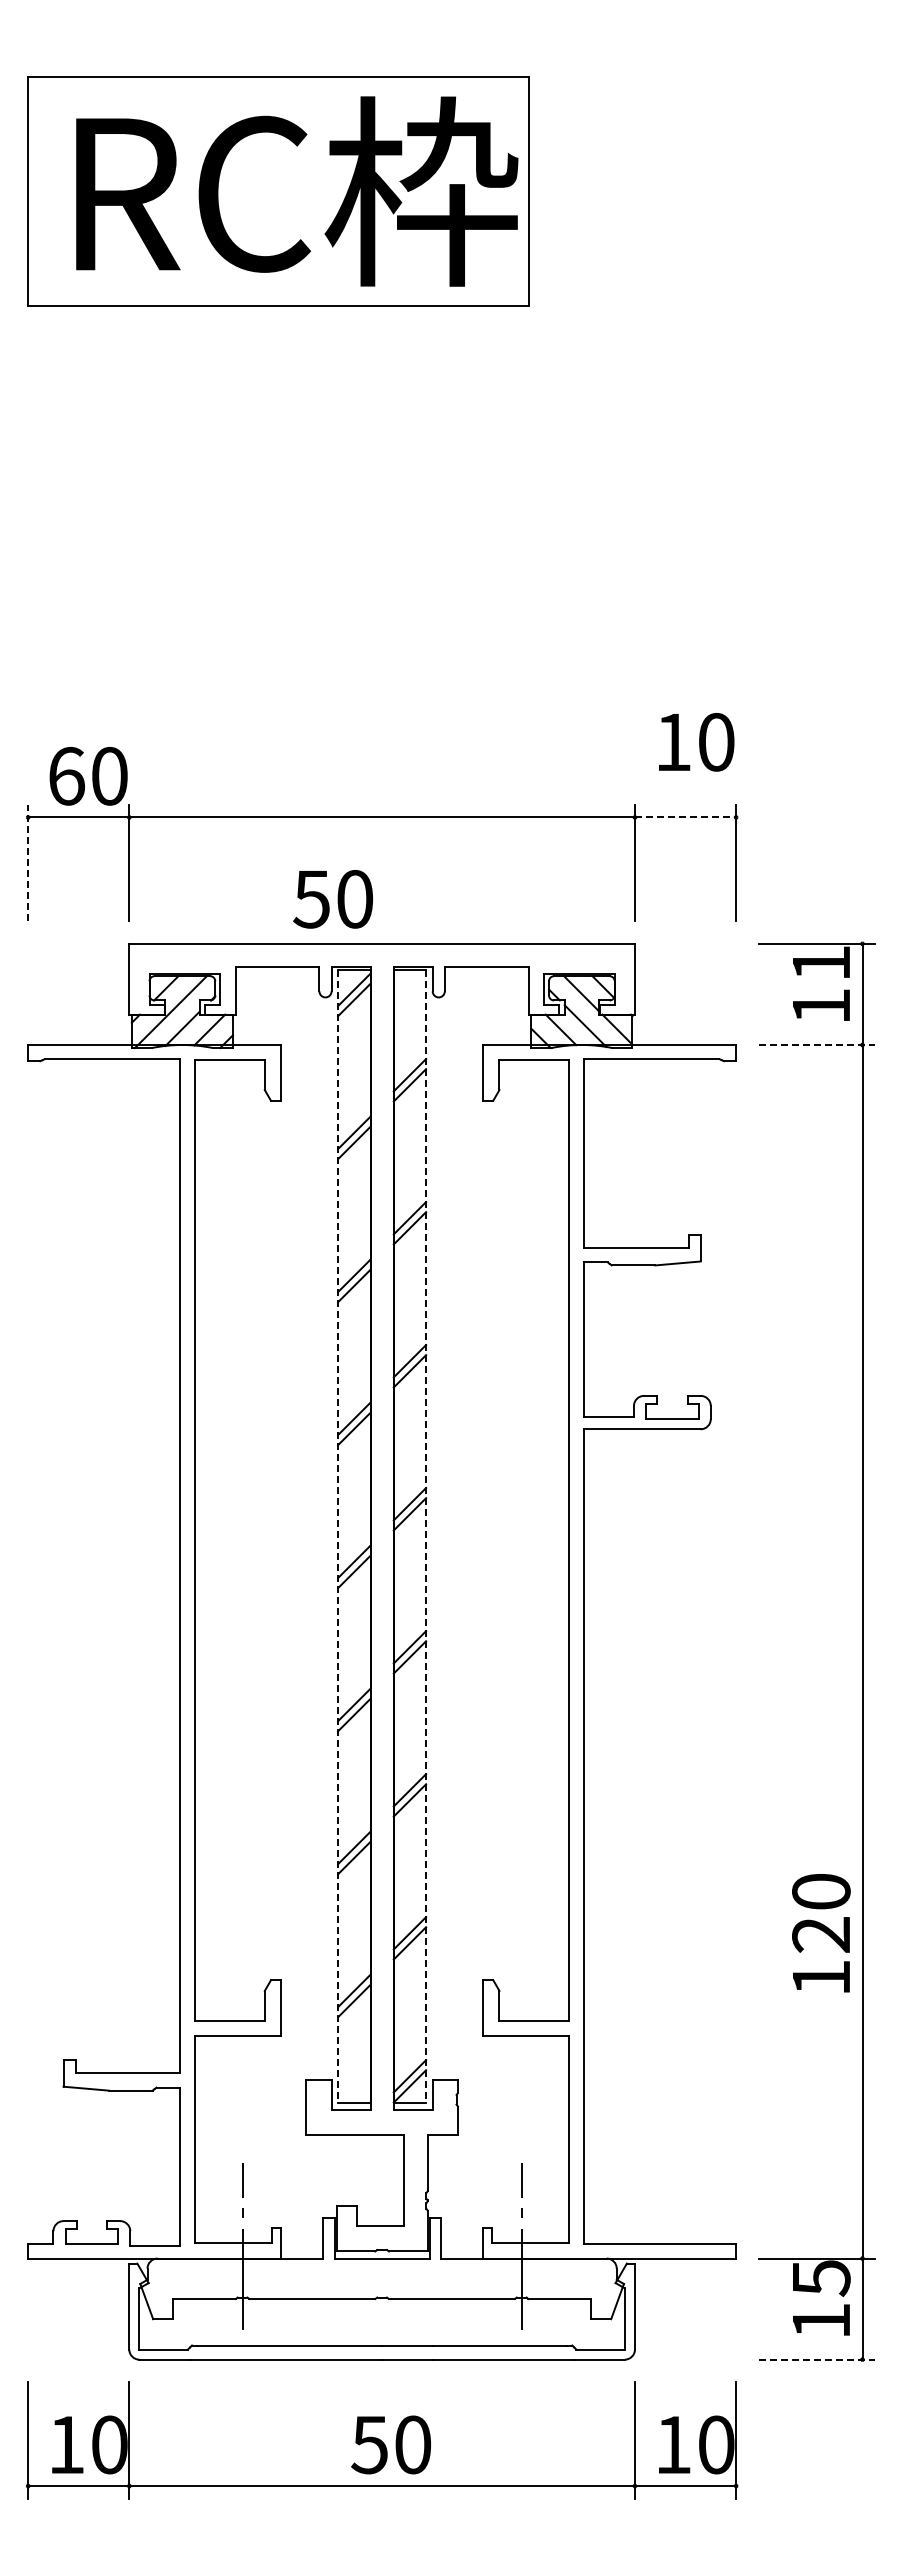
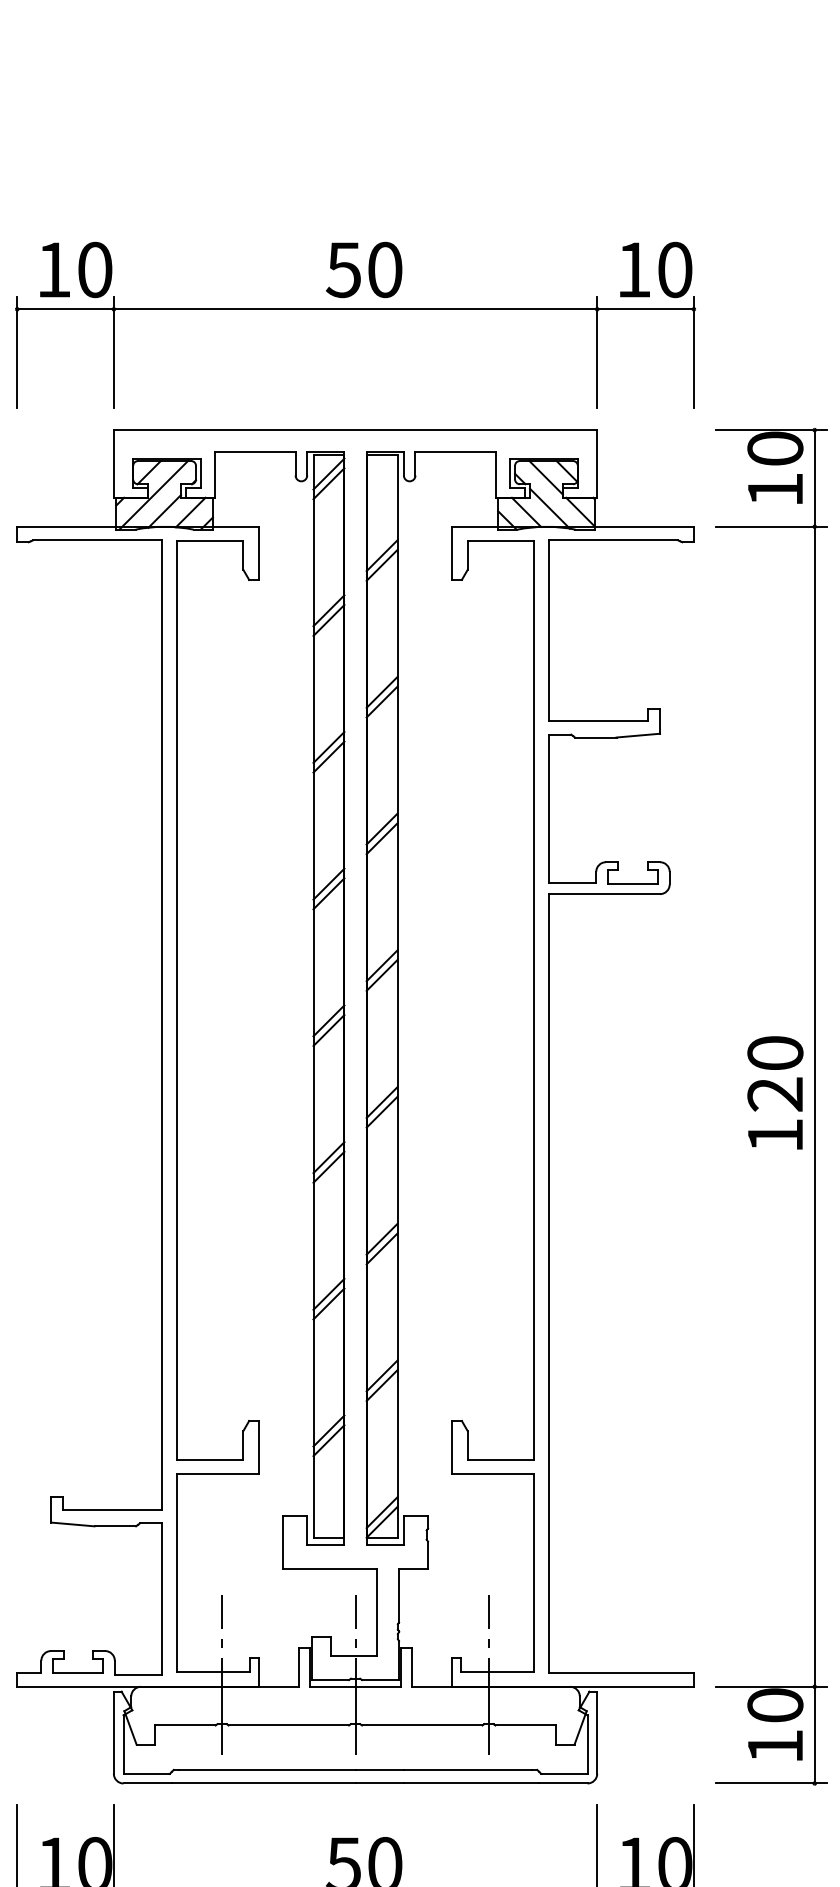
text: (696, 742) -> (656, 270), moved
text: (67, 776) -> (54, 270), 60 -> 10
line: (685, 817) -> (645, 309), dashed -> solid
line: (28, 862) -> (17, 352), dashed -> solid
text: (332, 899) -> (363, 270), moved
text: (821, 962) -> (775, 447), 11 -> 10
line: (817, 1044) -> (771, 526), dashed -> solid
line: (338, 1536) -> (313, 996), dashed -> solid
line: (426, 1536) -> (397, 996), dashed -> solid
text: (821, 1933) -> (775, 1093), moved
line: (382, 2245) -> (355, 1674), added
text: (821, 2278) -> (775, 1705), 15 -> 10
line: (817, 2359) -> (771, 1783), dashed -> solid

